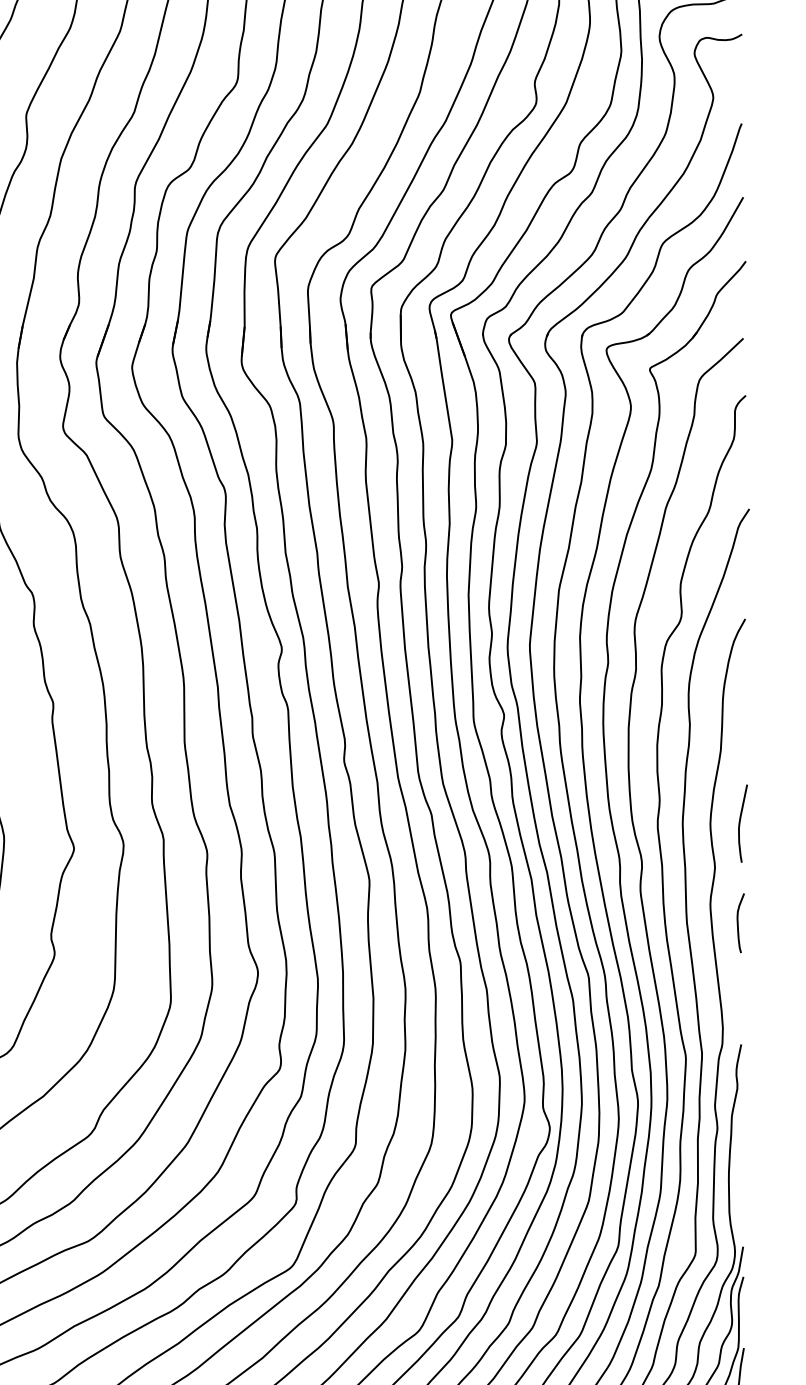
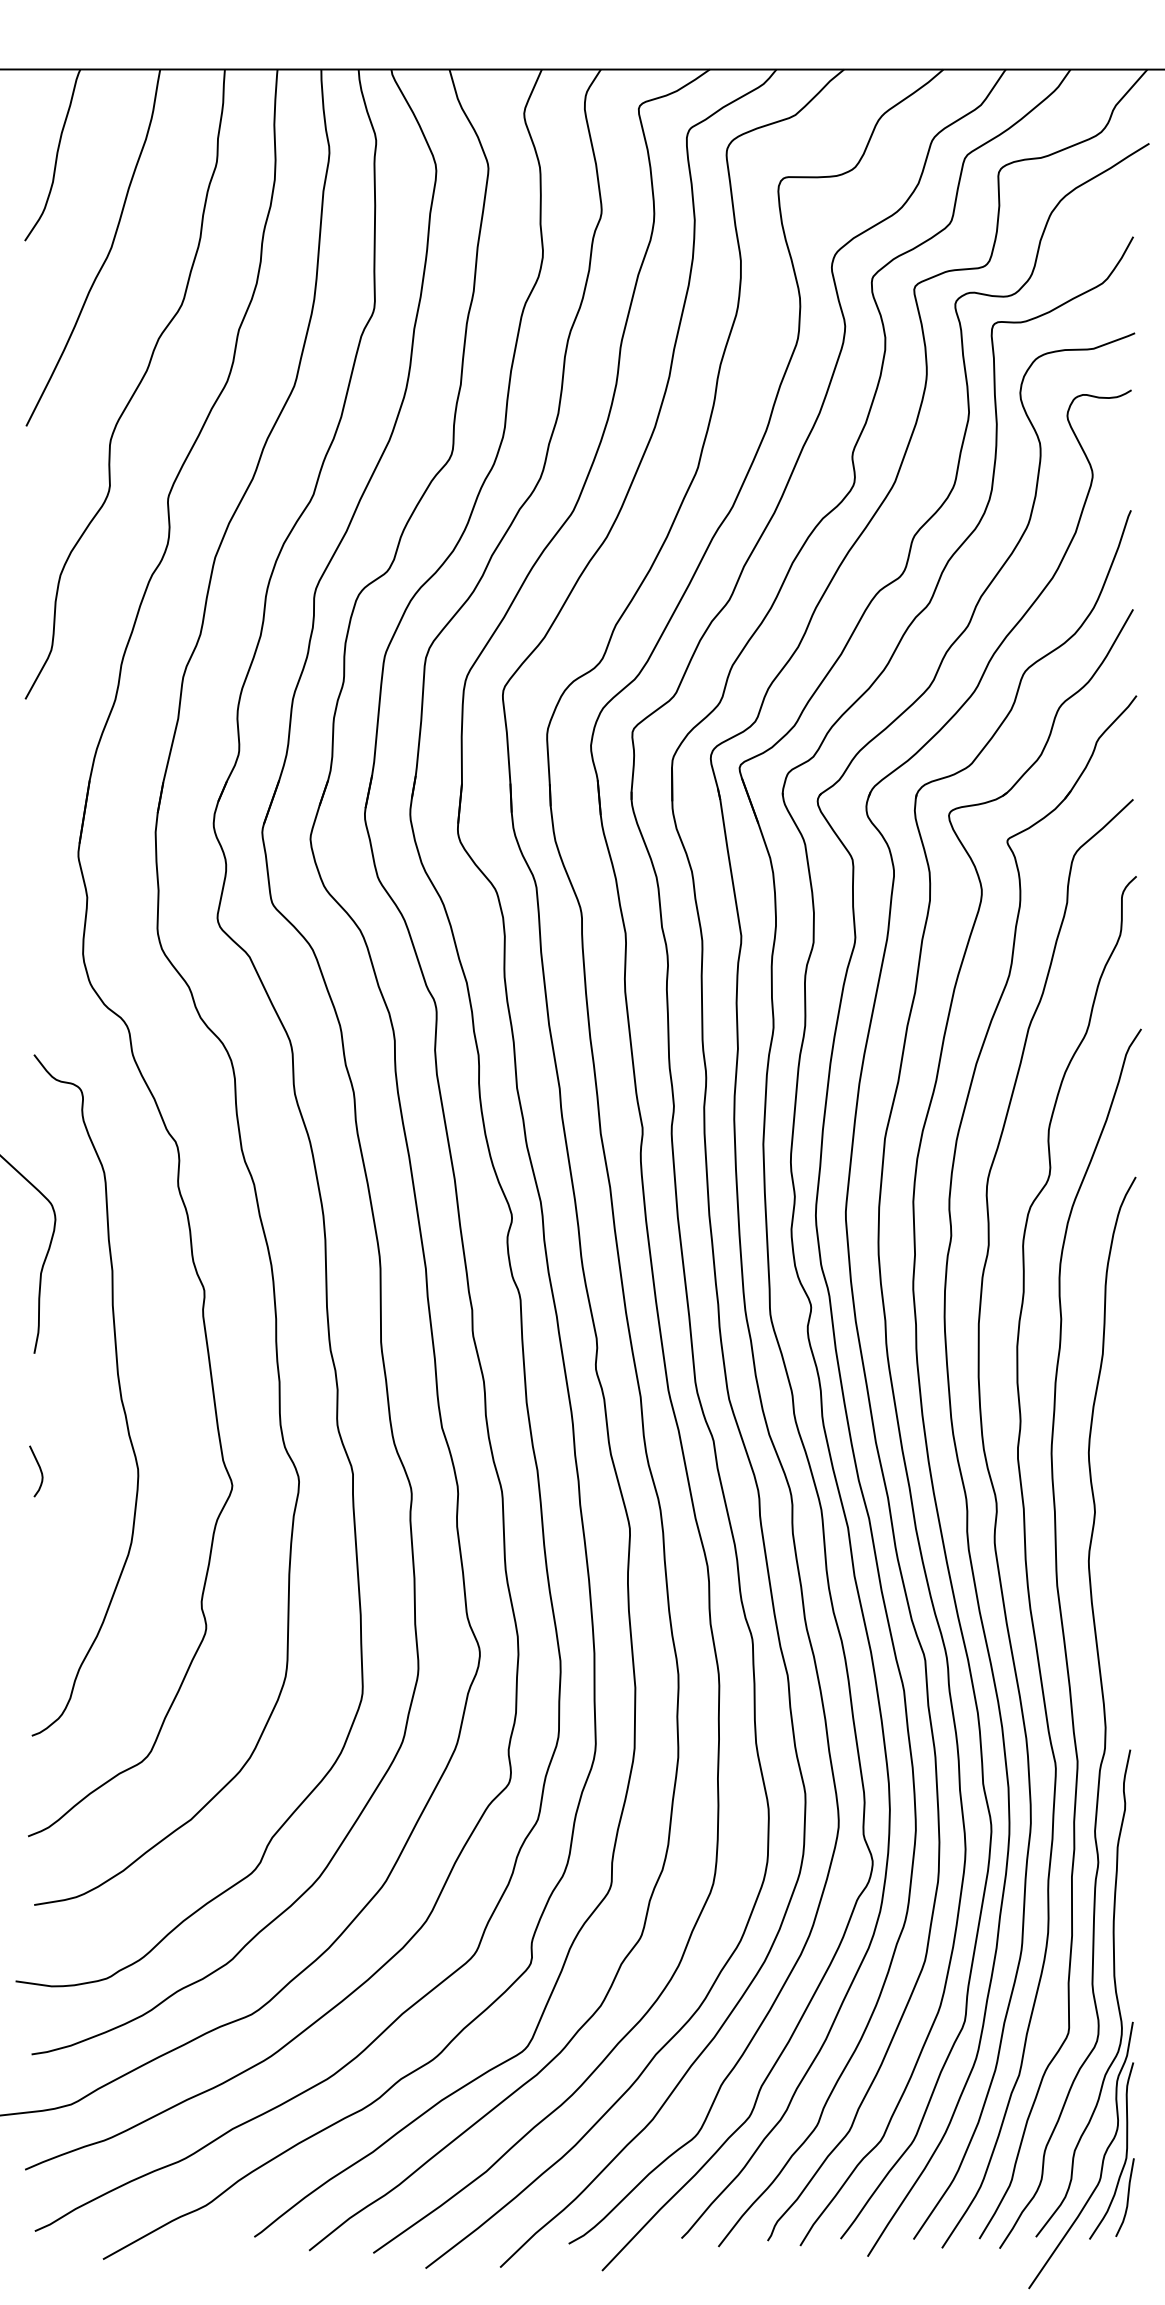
curve: (740, 822) -> (1129, 1450), removed
curve: (738, 923) -> (1126, 1586), removed

